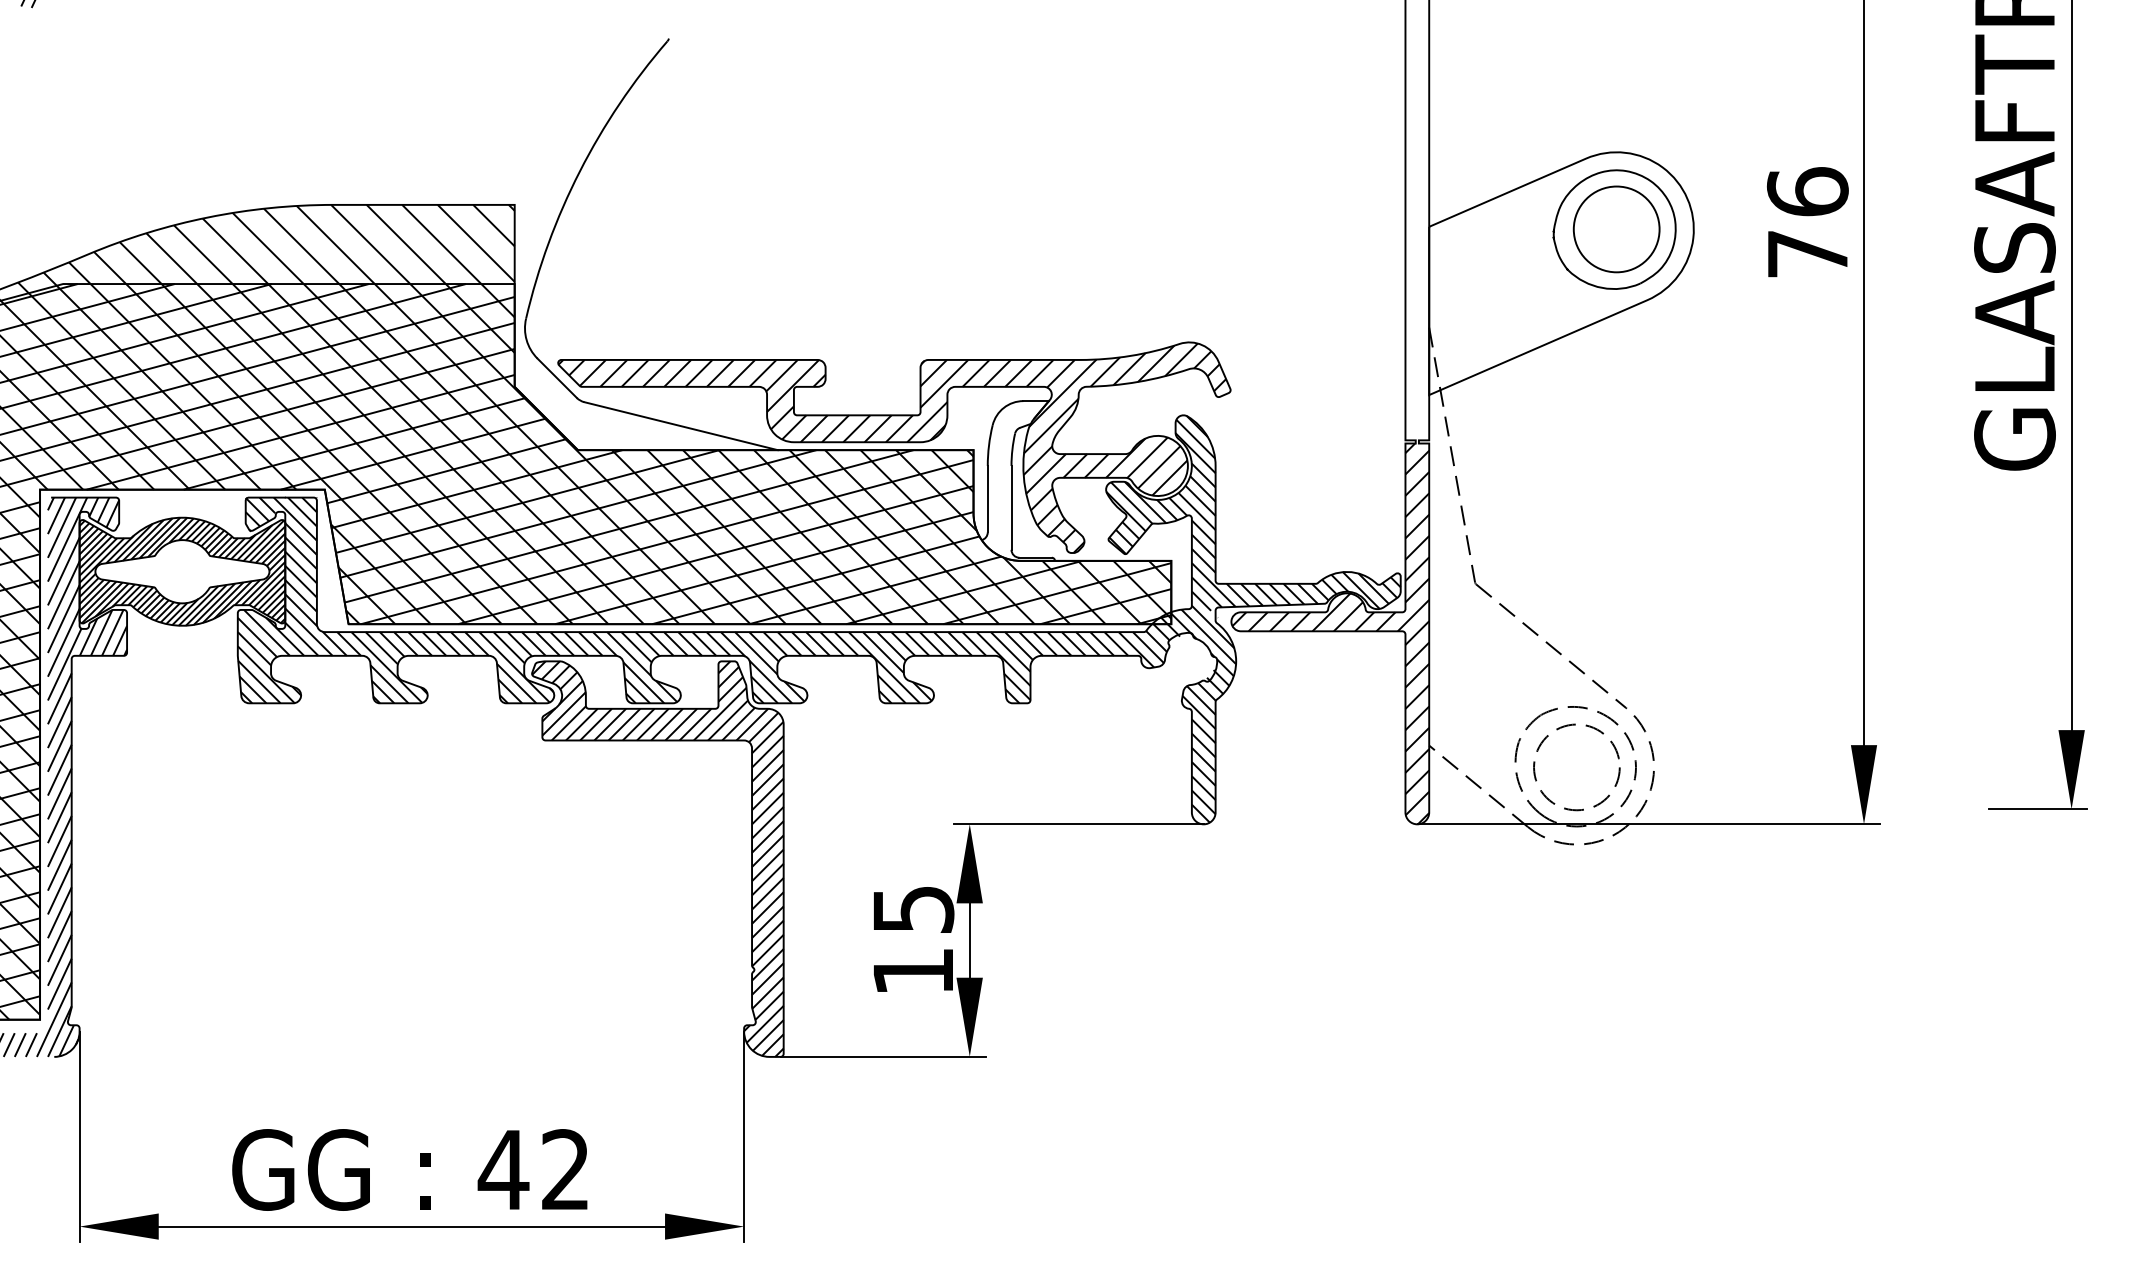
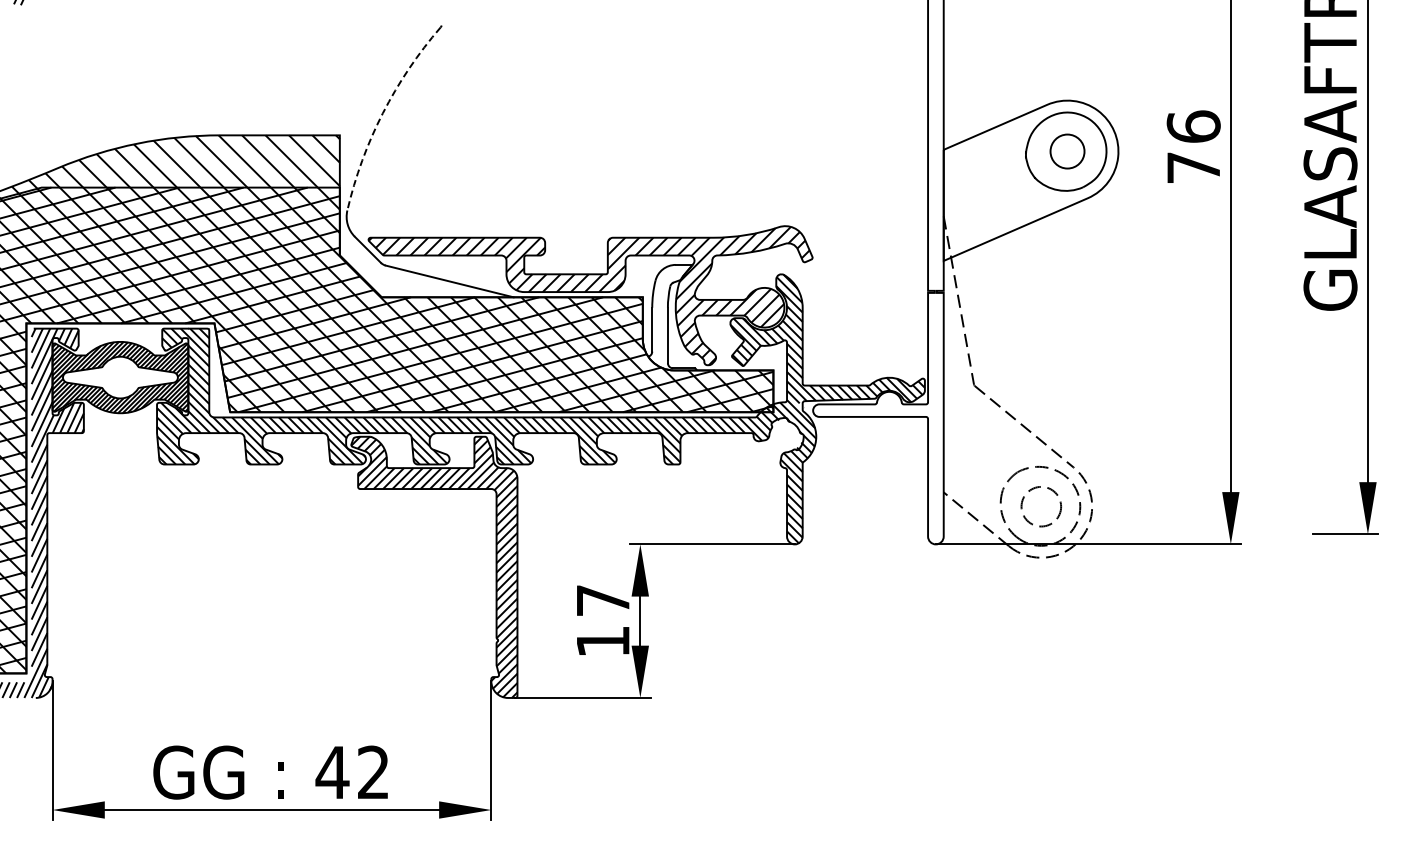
arc: (579, 171) -> (382, 113), solid -> dashed
circle: (1616, 229) -> (1067, 151), size x0.6
hatch: (1330, 633) -> (878, 418), removed
circle: (1577, 766) -> (1041, 506), size x0.7
text: (913, 909) -> (603, 600), 15 -> 17

